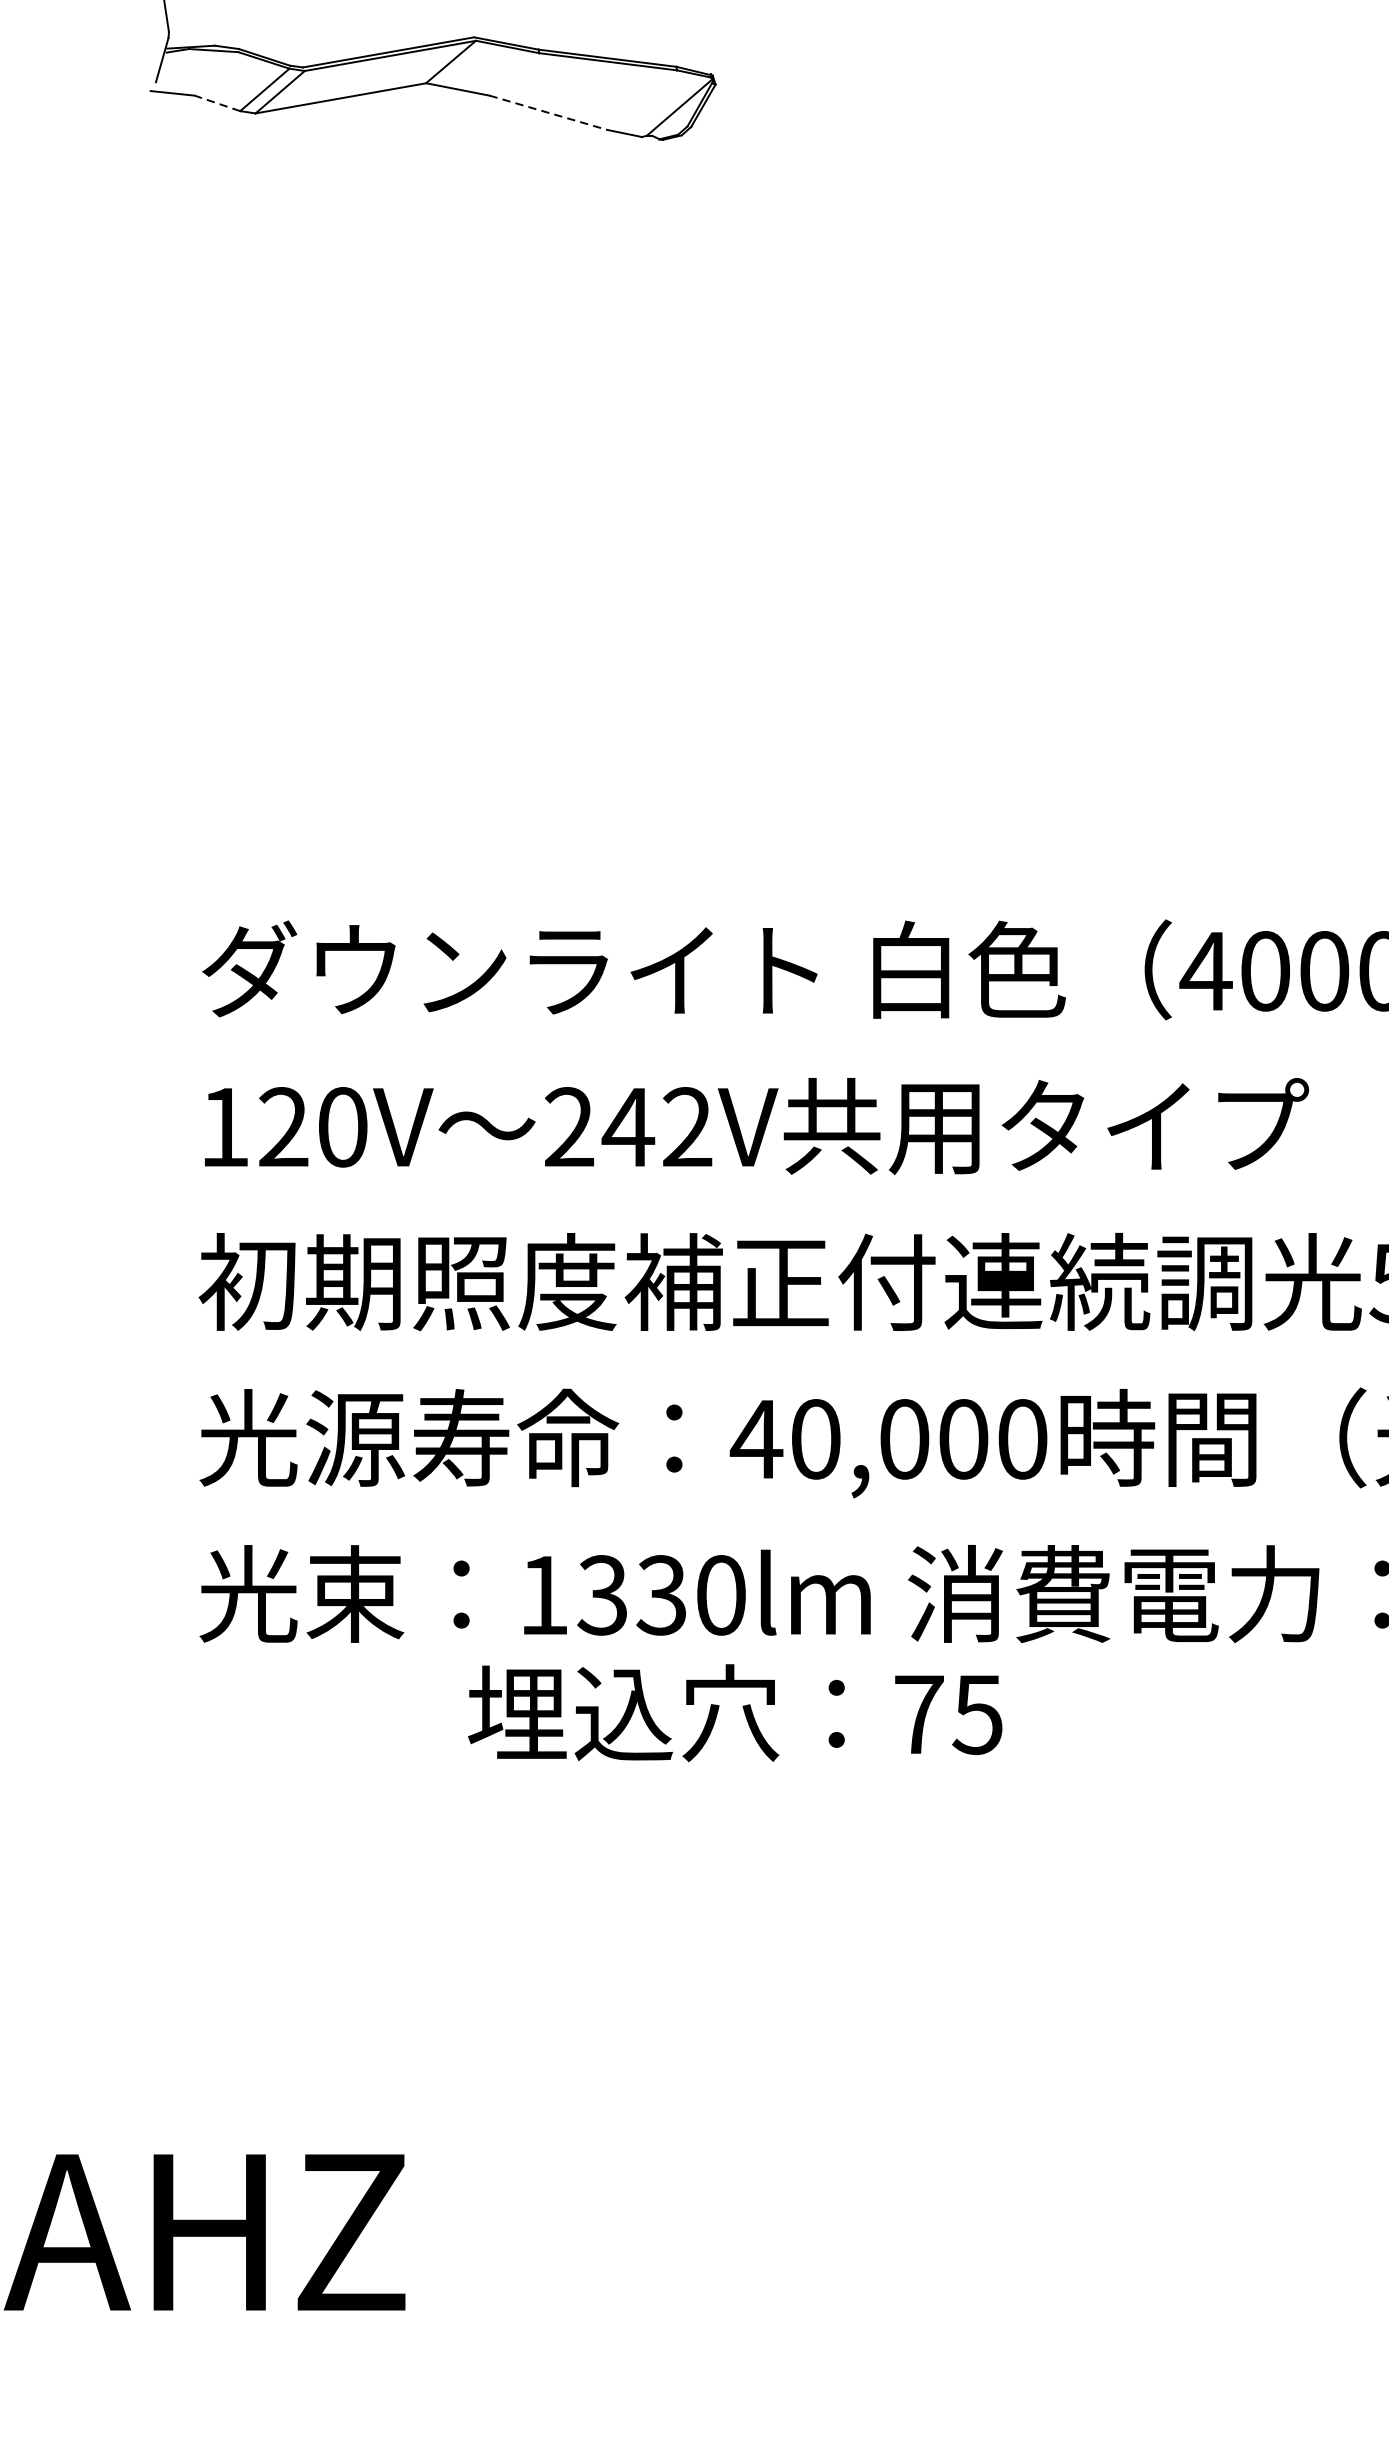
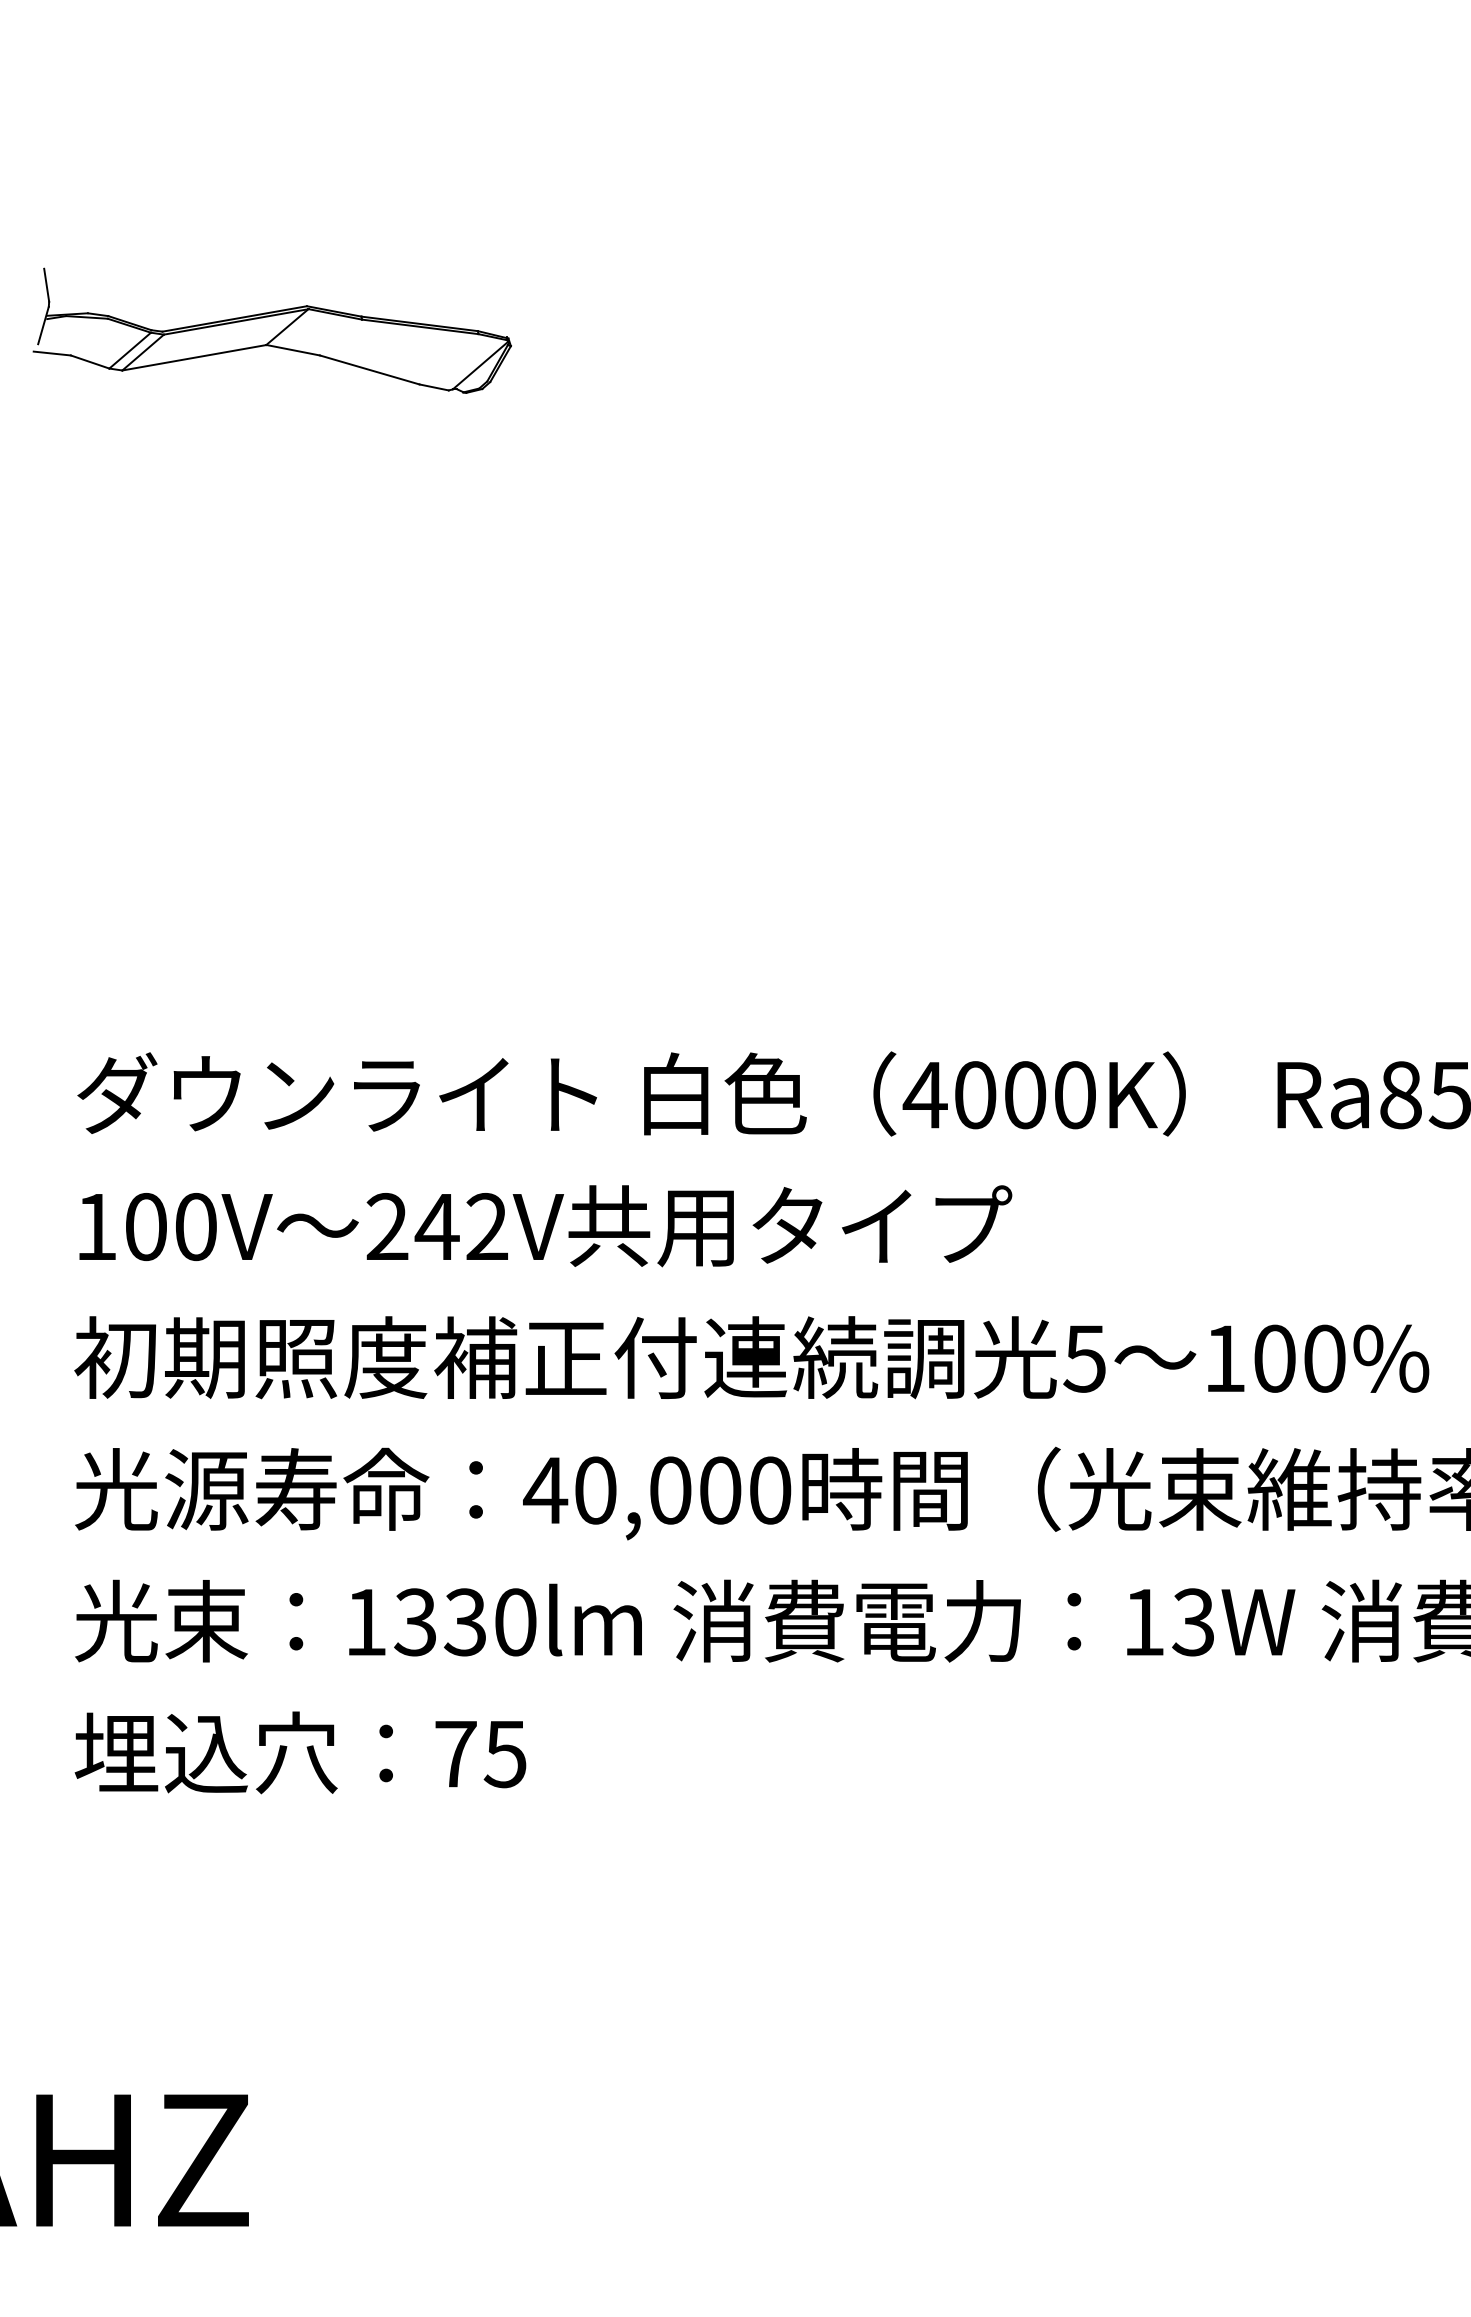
line: (216, 102) -> (89, 361), dashed -> solid
line: (548, 112) -> (369, 369), dashed -> solid
text: (282, 1127) -> (145, 1227), 120V -> 100V
text: (735, 1712) -> (300, 1752), moved

